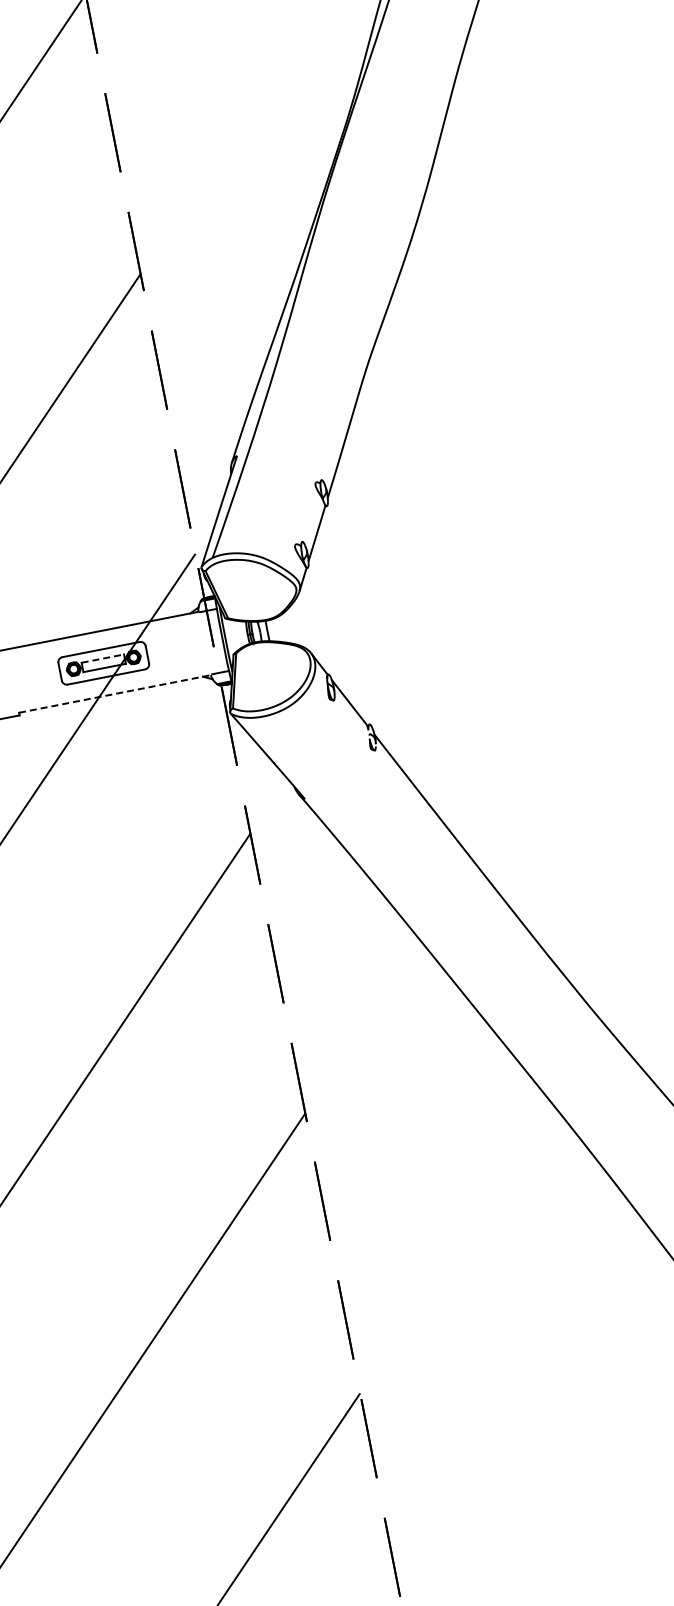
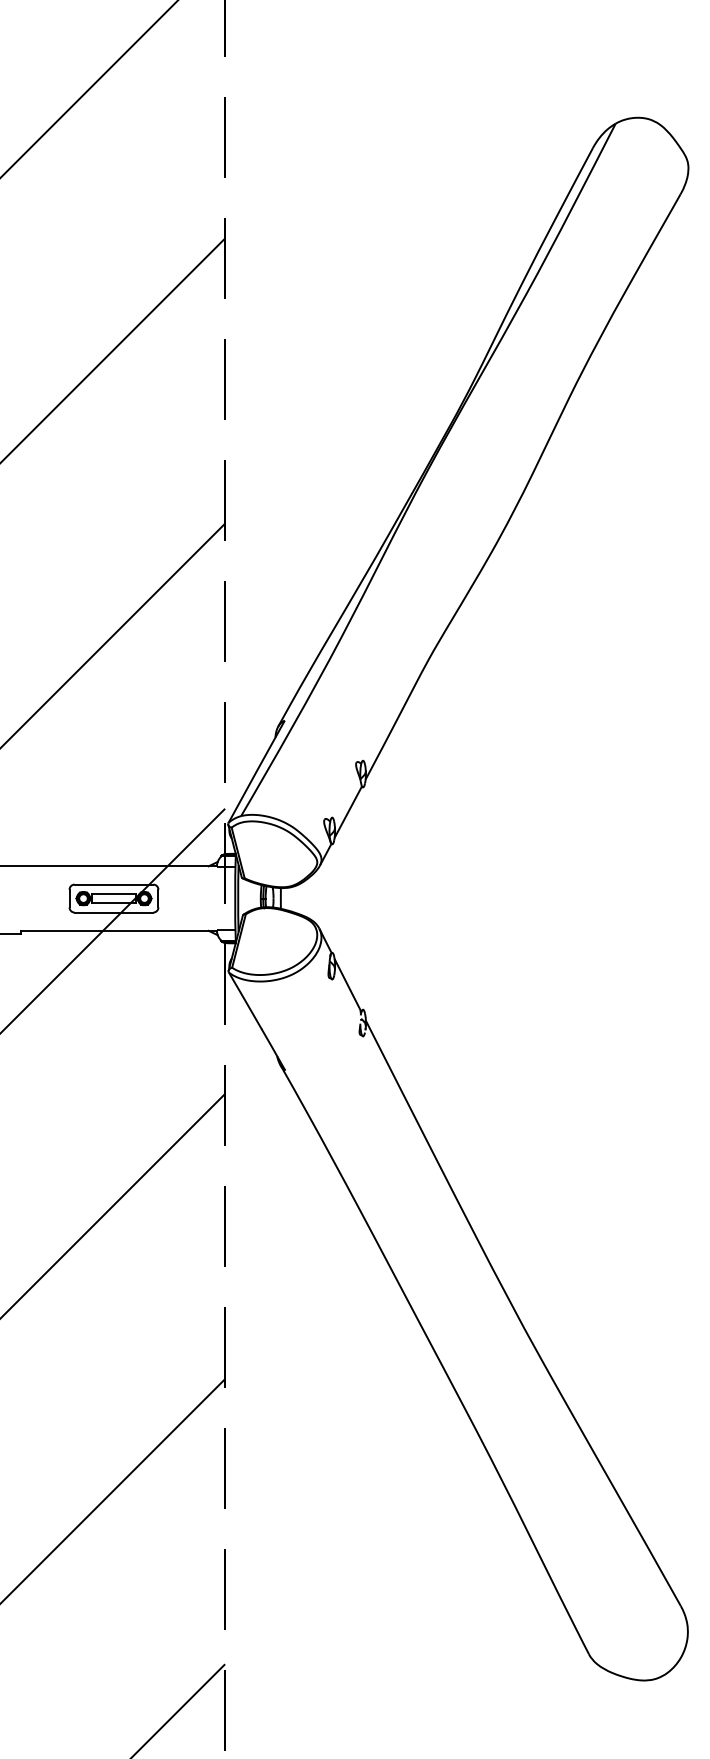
line: (102, 658) -> (113, 893), dashed -> solid
line: (115, 693) -> (119, 930), dashed -> solid

